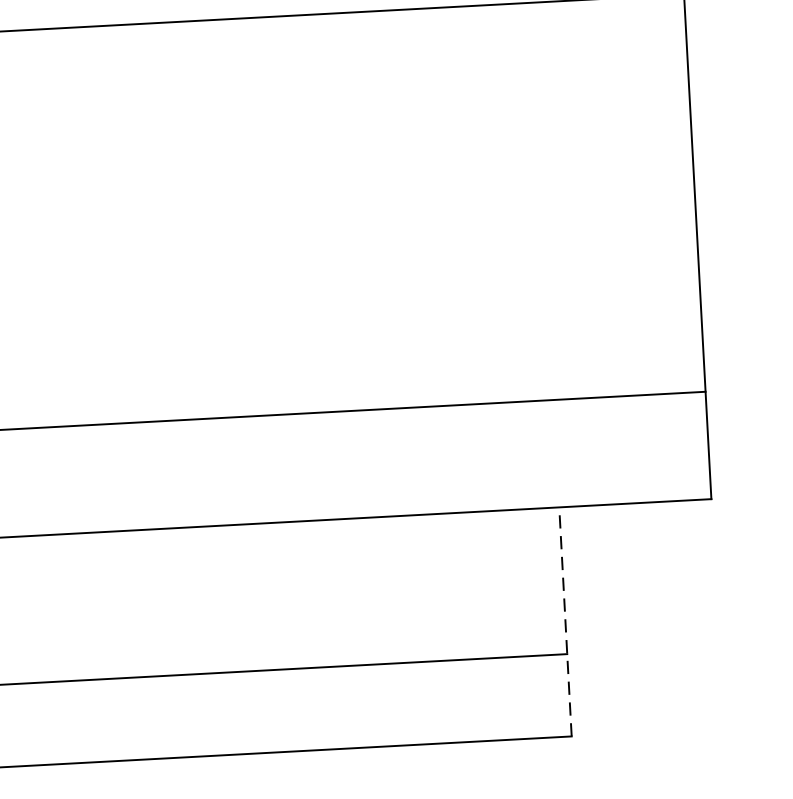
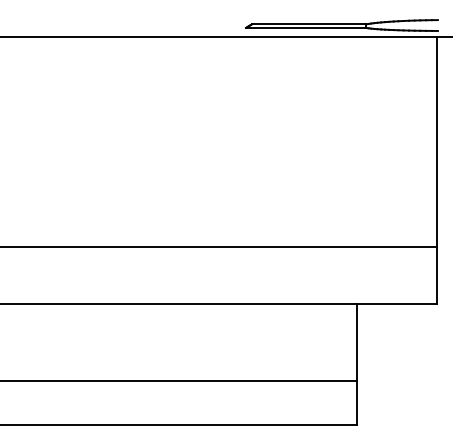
line: (565, 622) -> (356, 364), dashed -> solid

